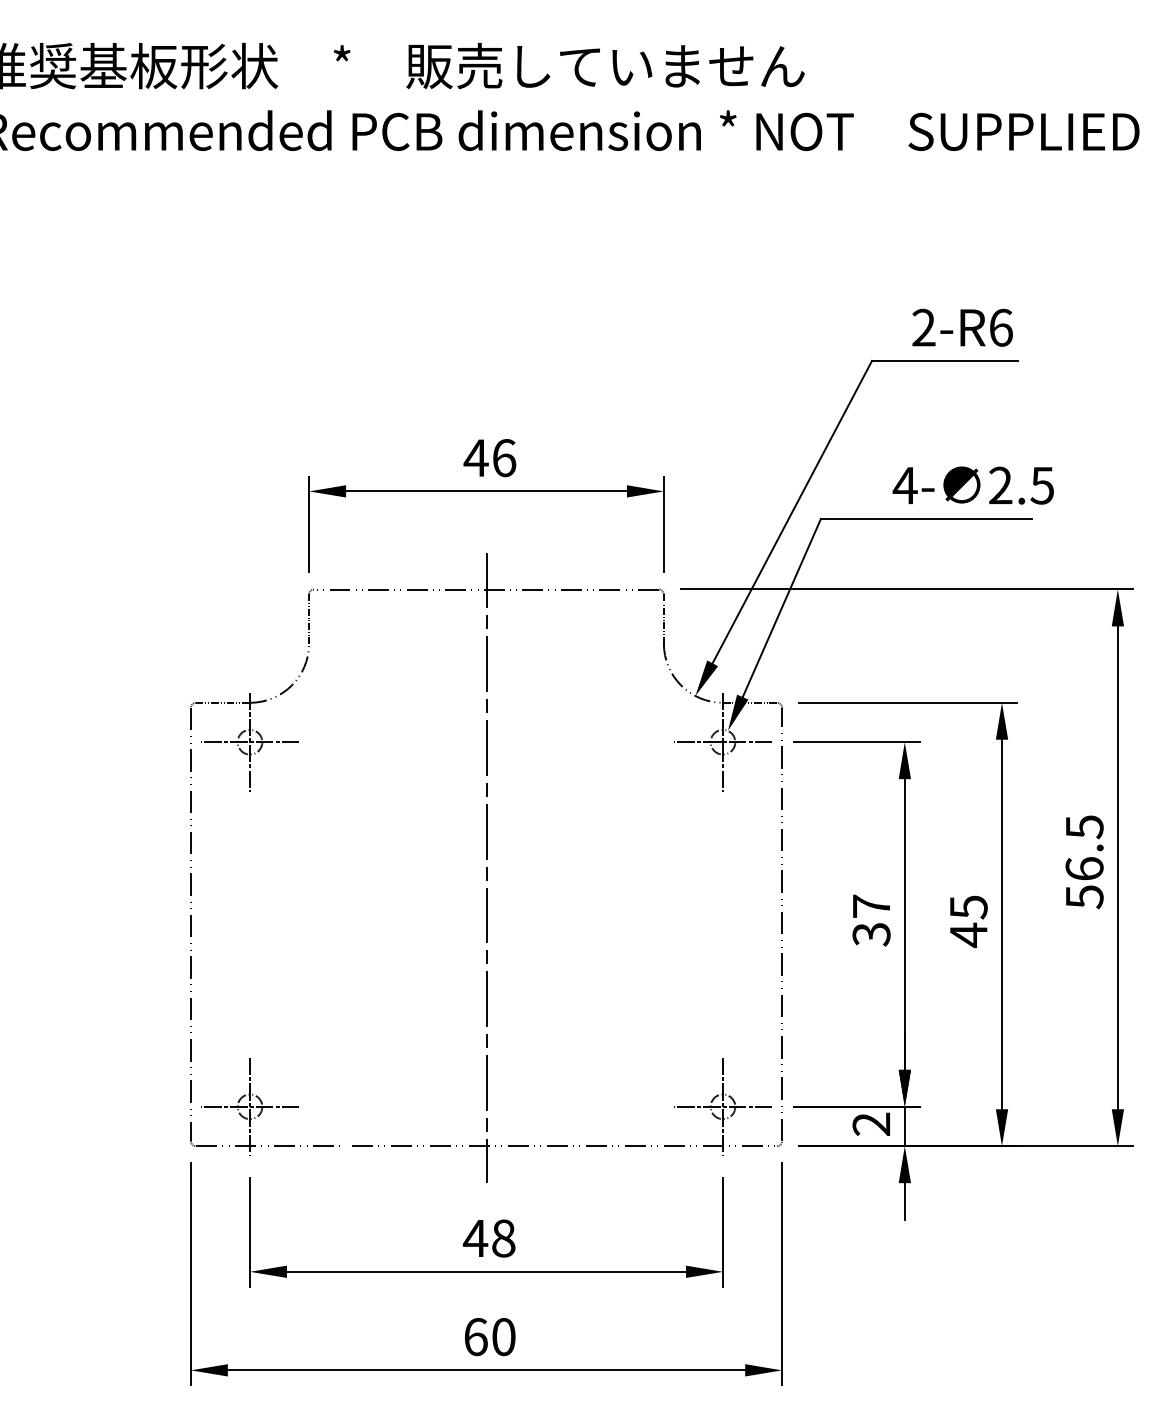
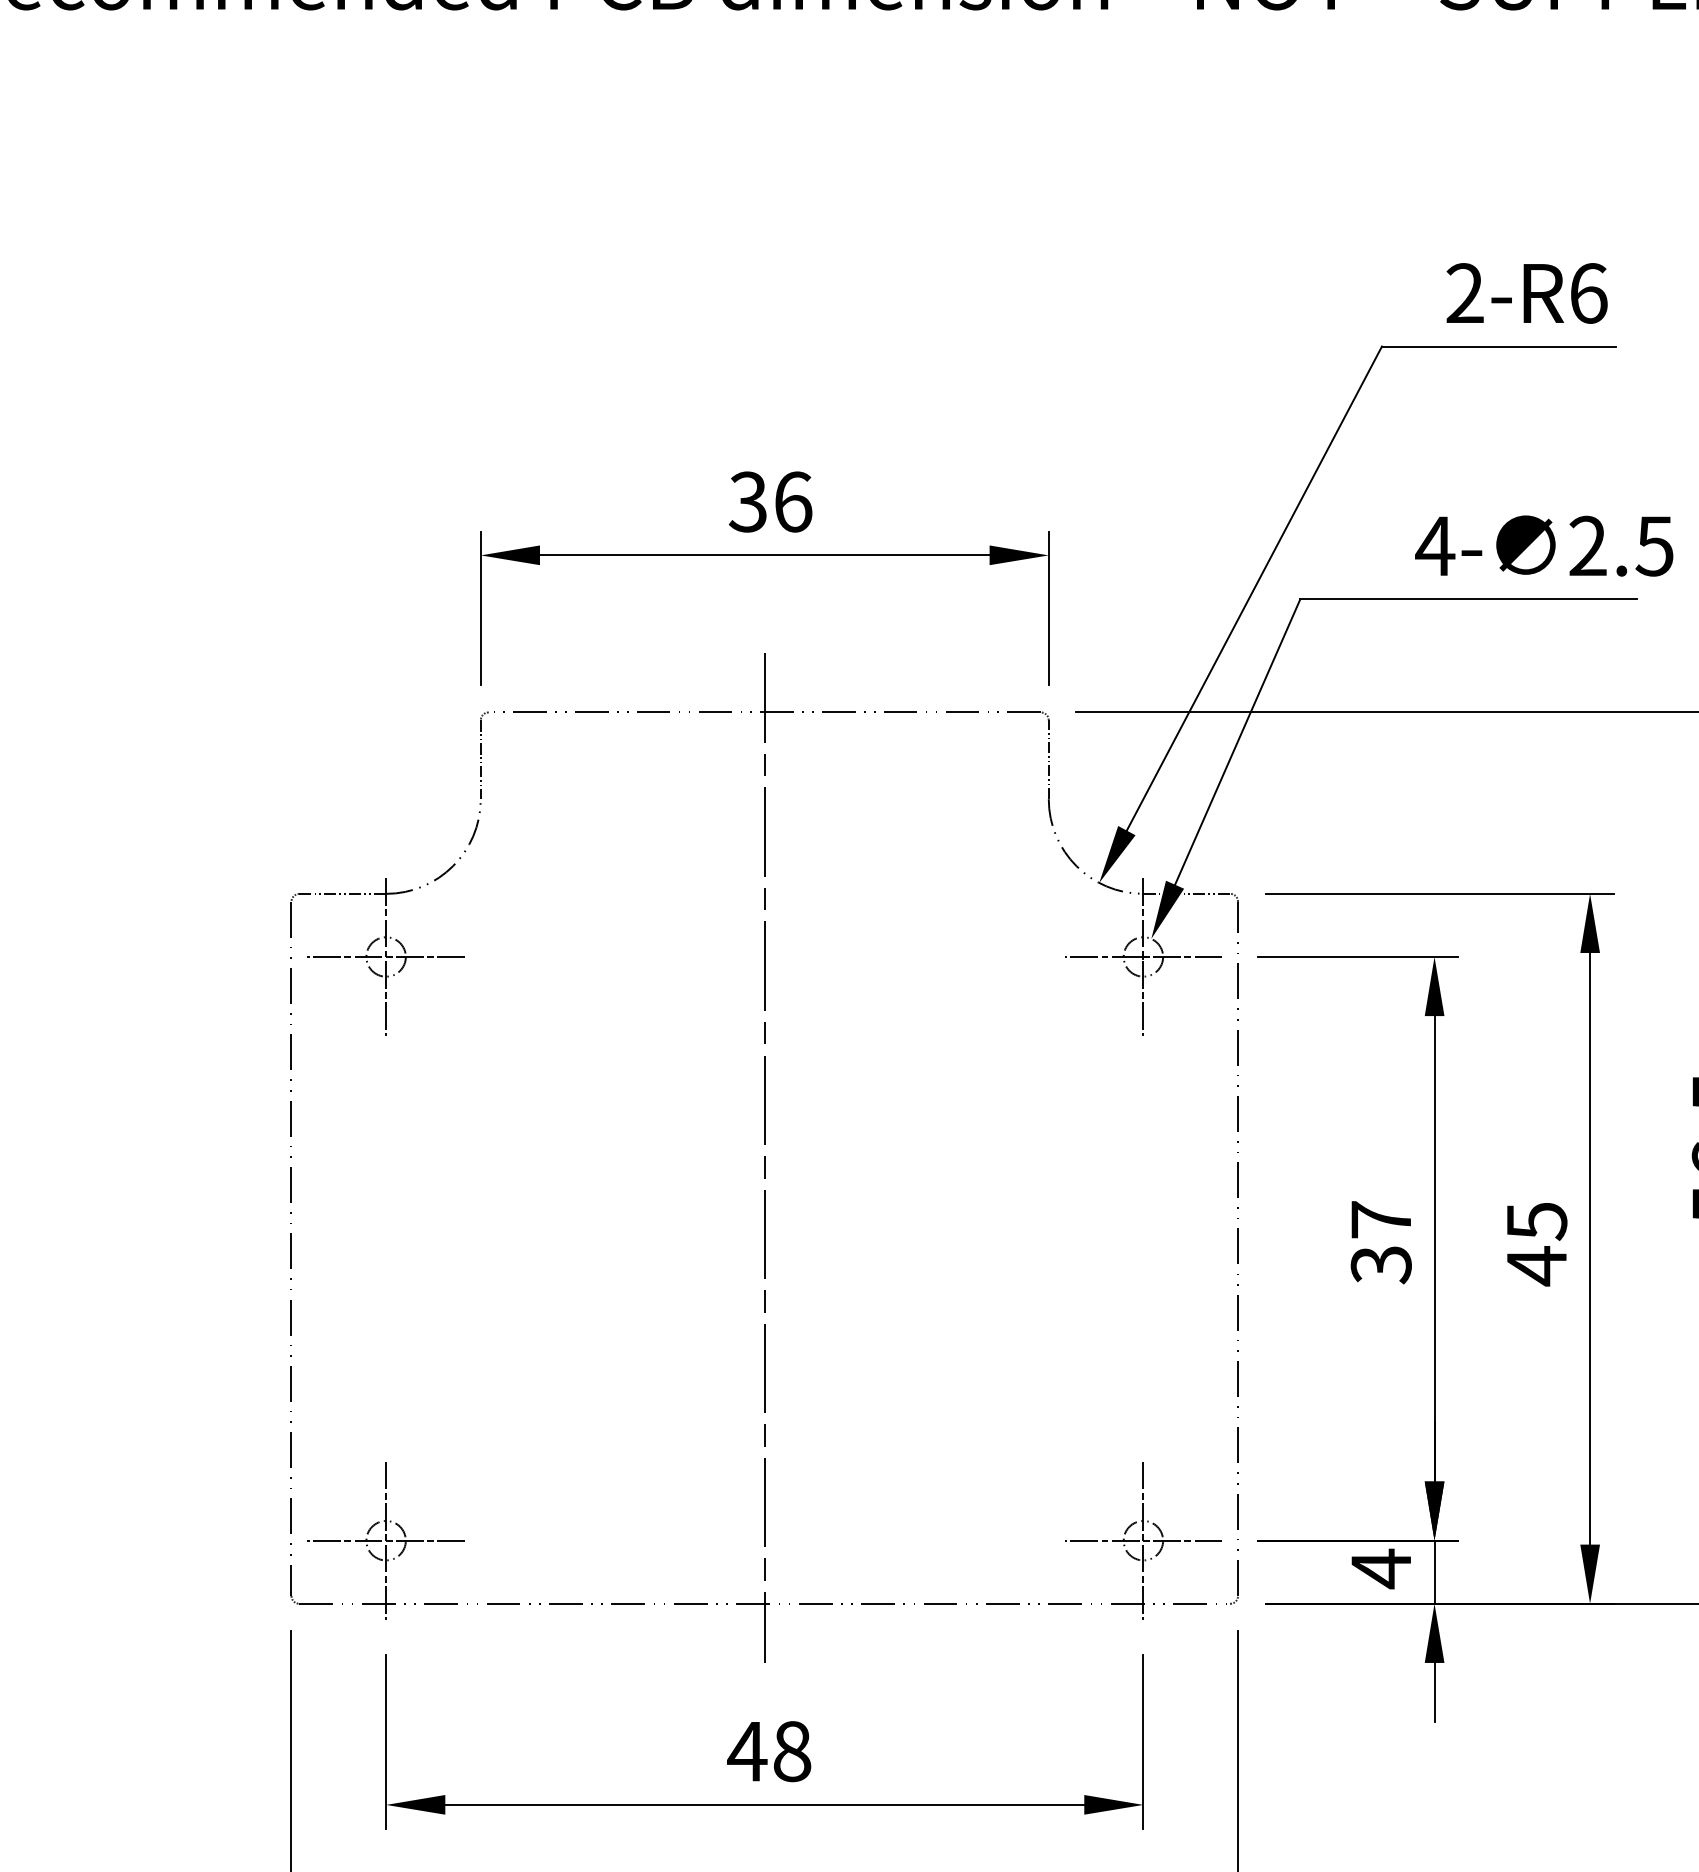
text: (475, 458) -> (747, 502), 46 -> 36
text: (870, 1124) -> (1379, 1569), 2 -> 4

